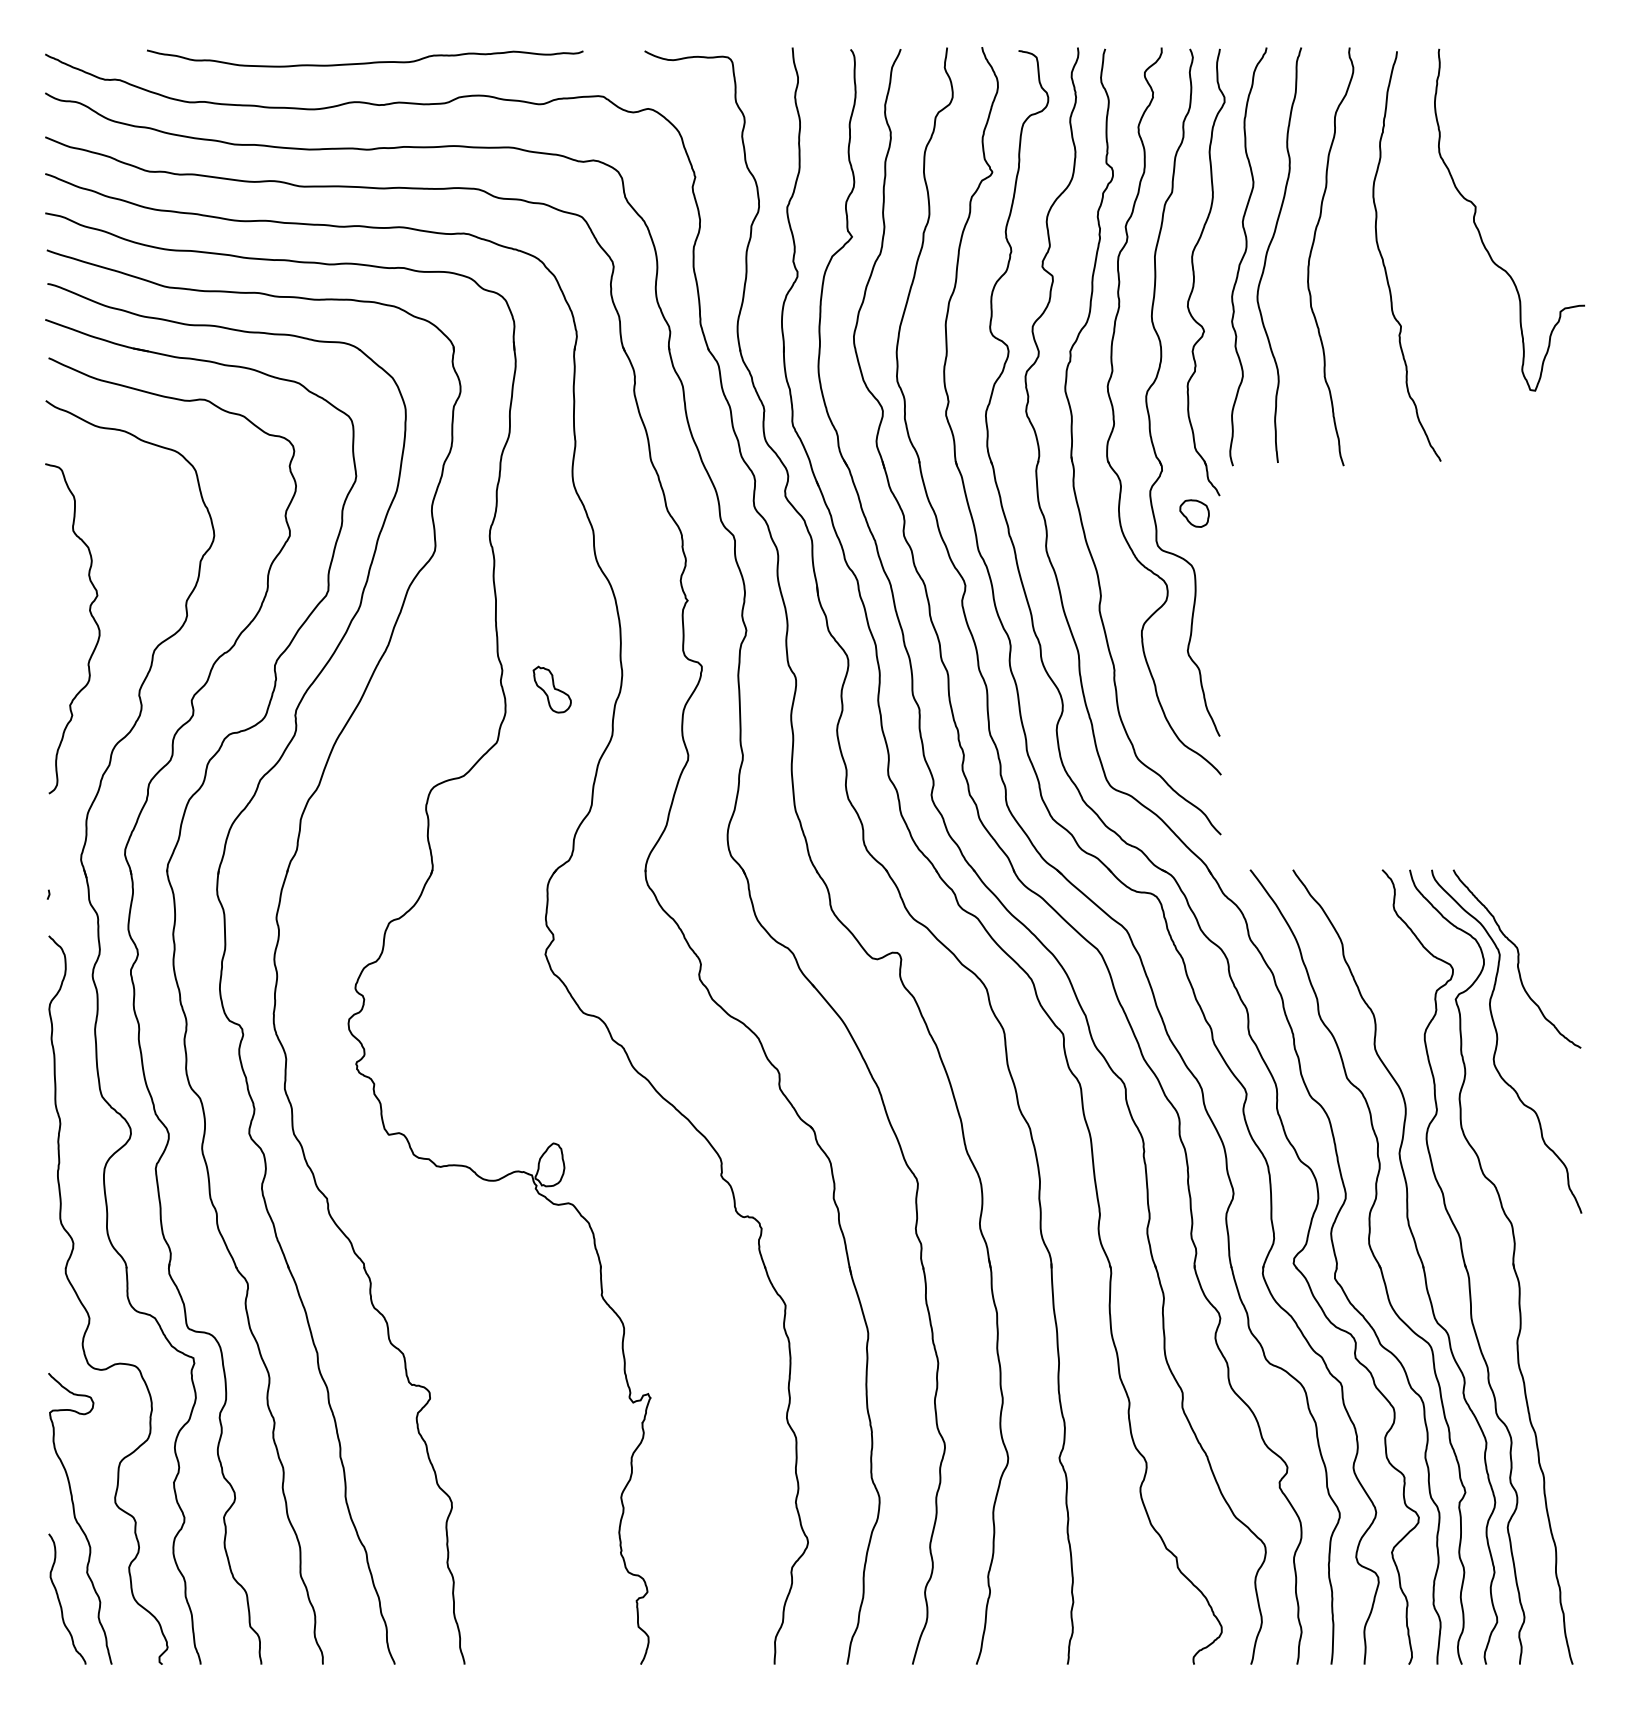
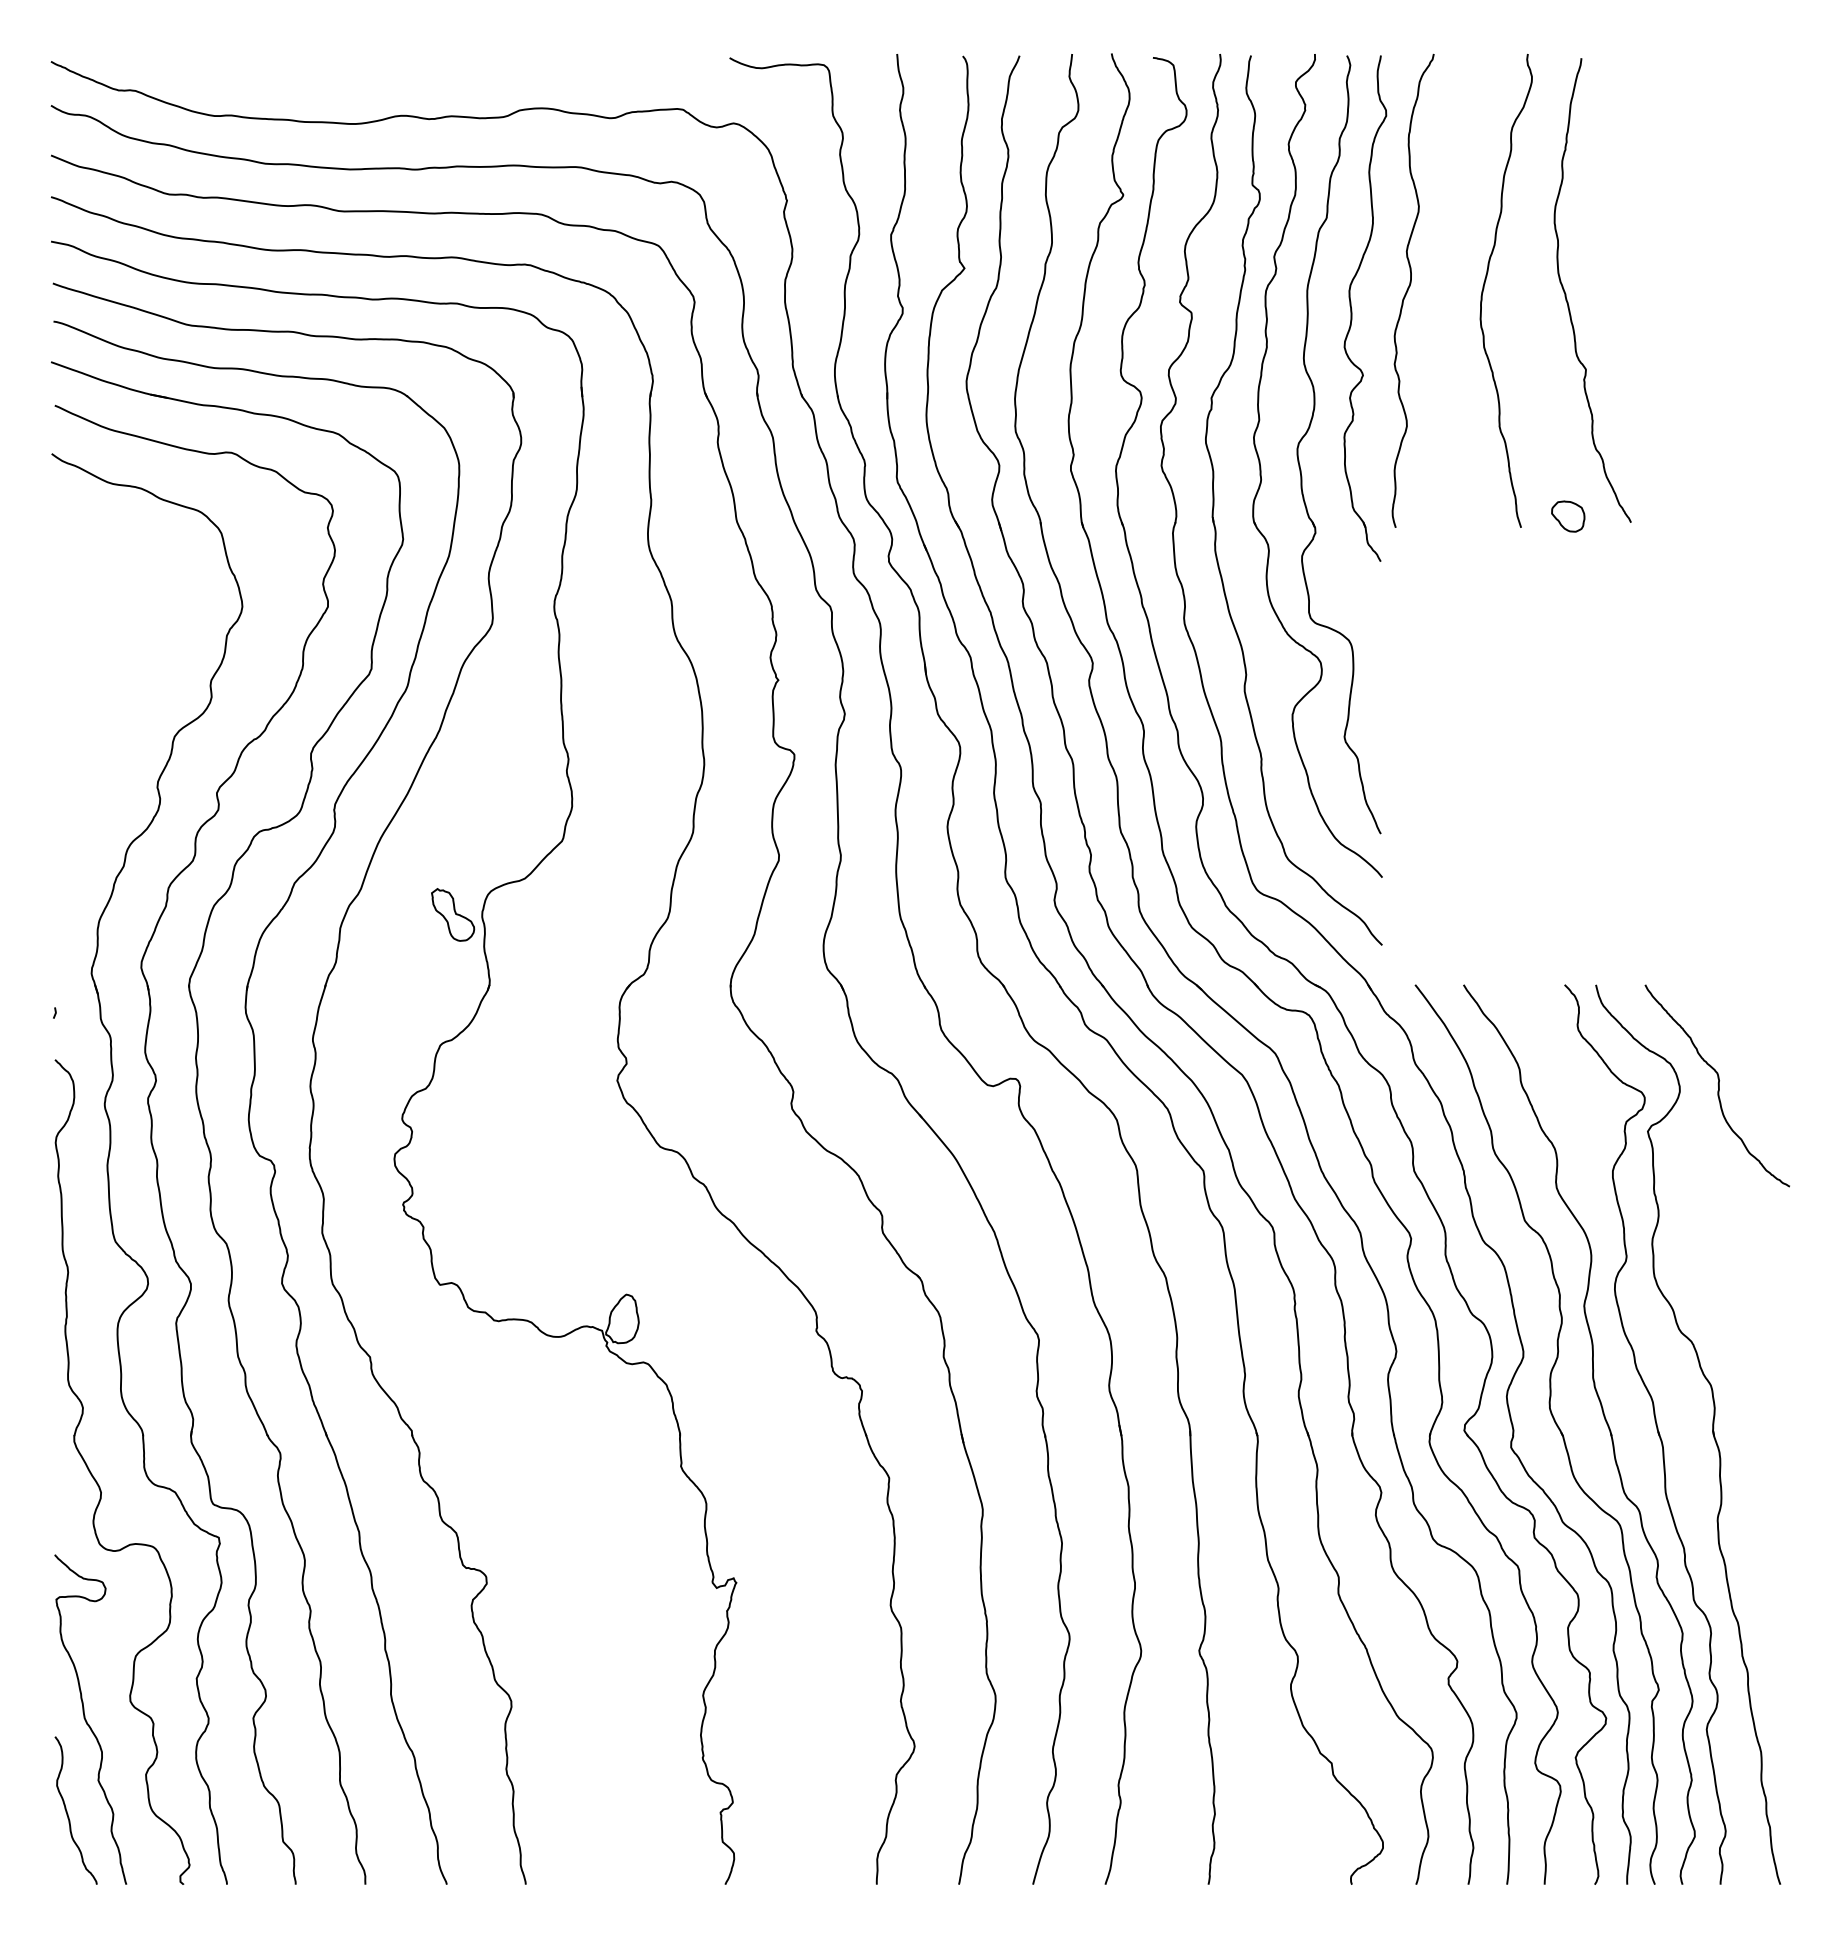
curve: (368, 62) -> (416, 70), removed
curve: (1480, 231) -> (1675, 262), removed
curve: (1268, 252) -> (1435, 285), removed
part: (1194, 513) -> (1568, 516), moved
curve: (91, 616) -> (103, 698), removed
part: (552, 689) -> (453, 914), moved
curve: (1497, 1041) -> (1695, 1179), removed

